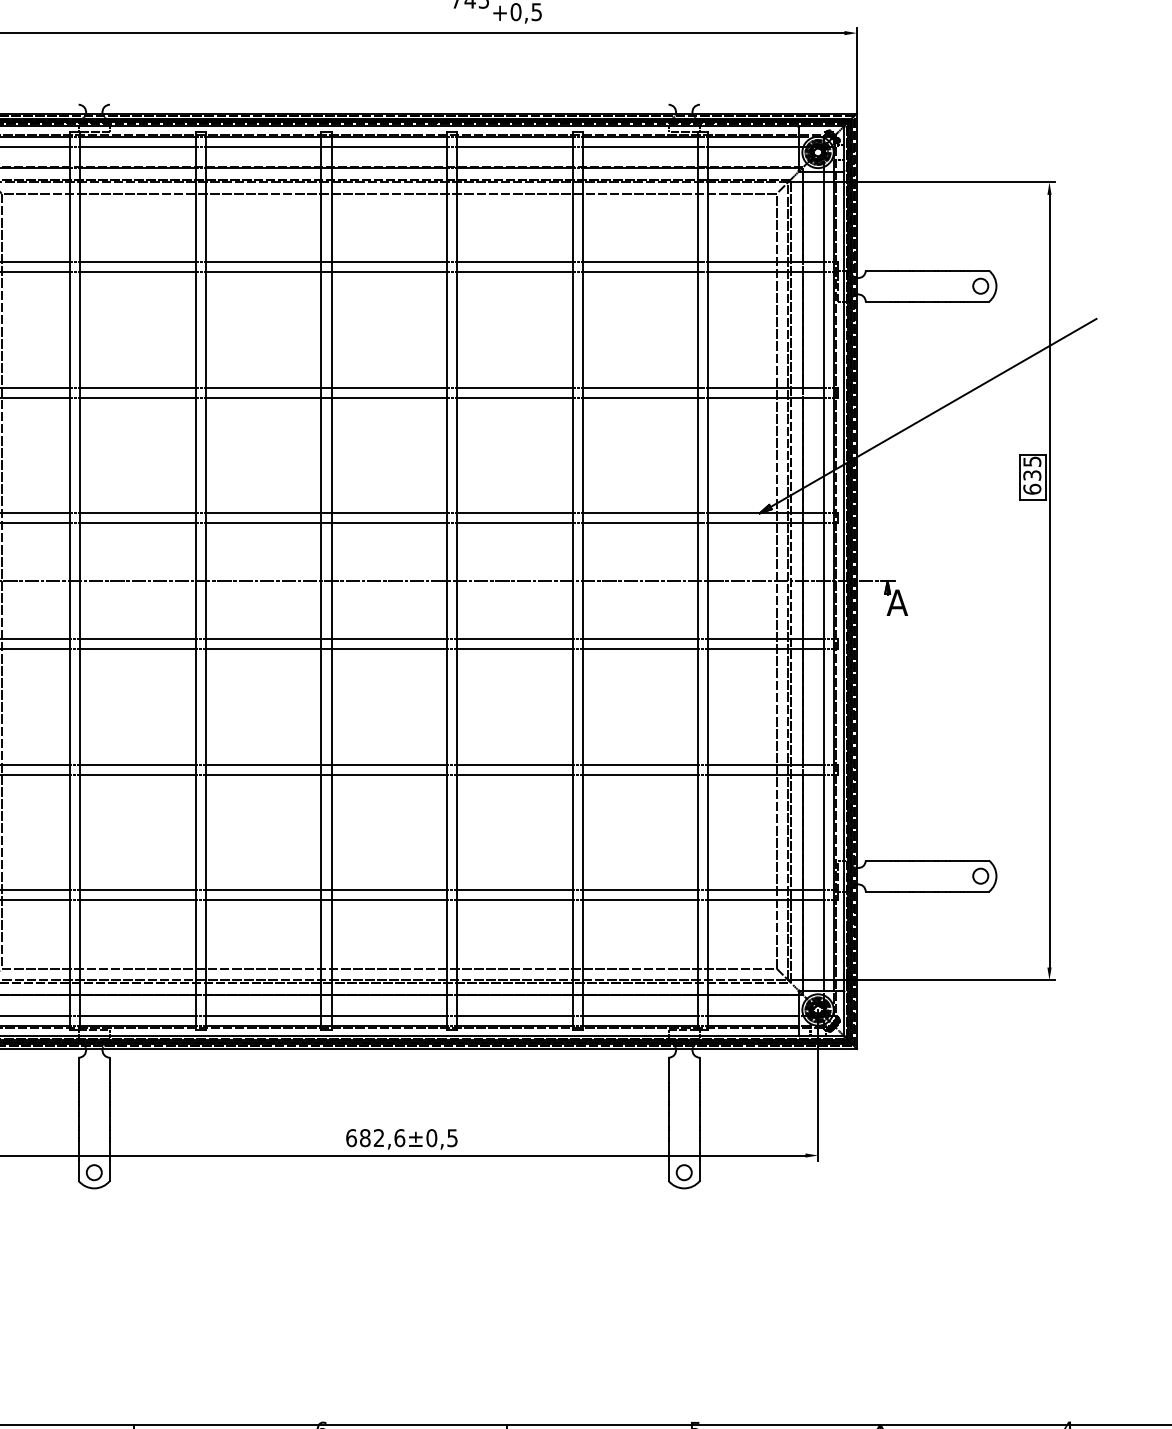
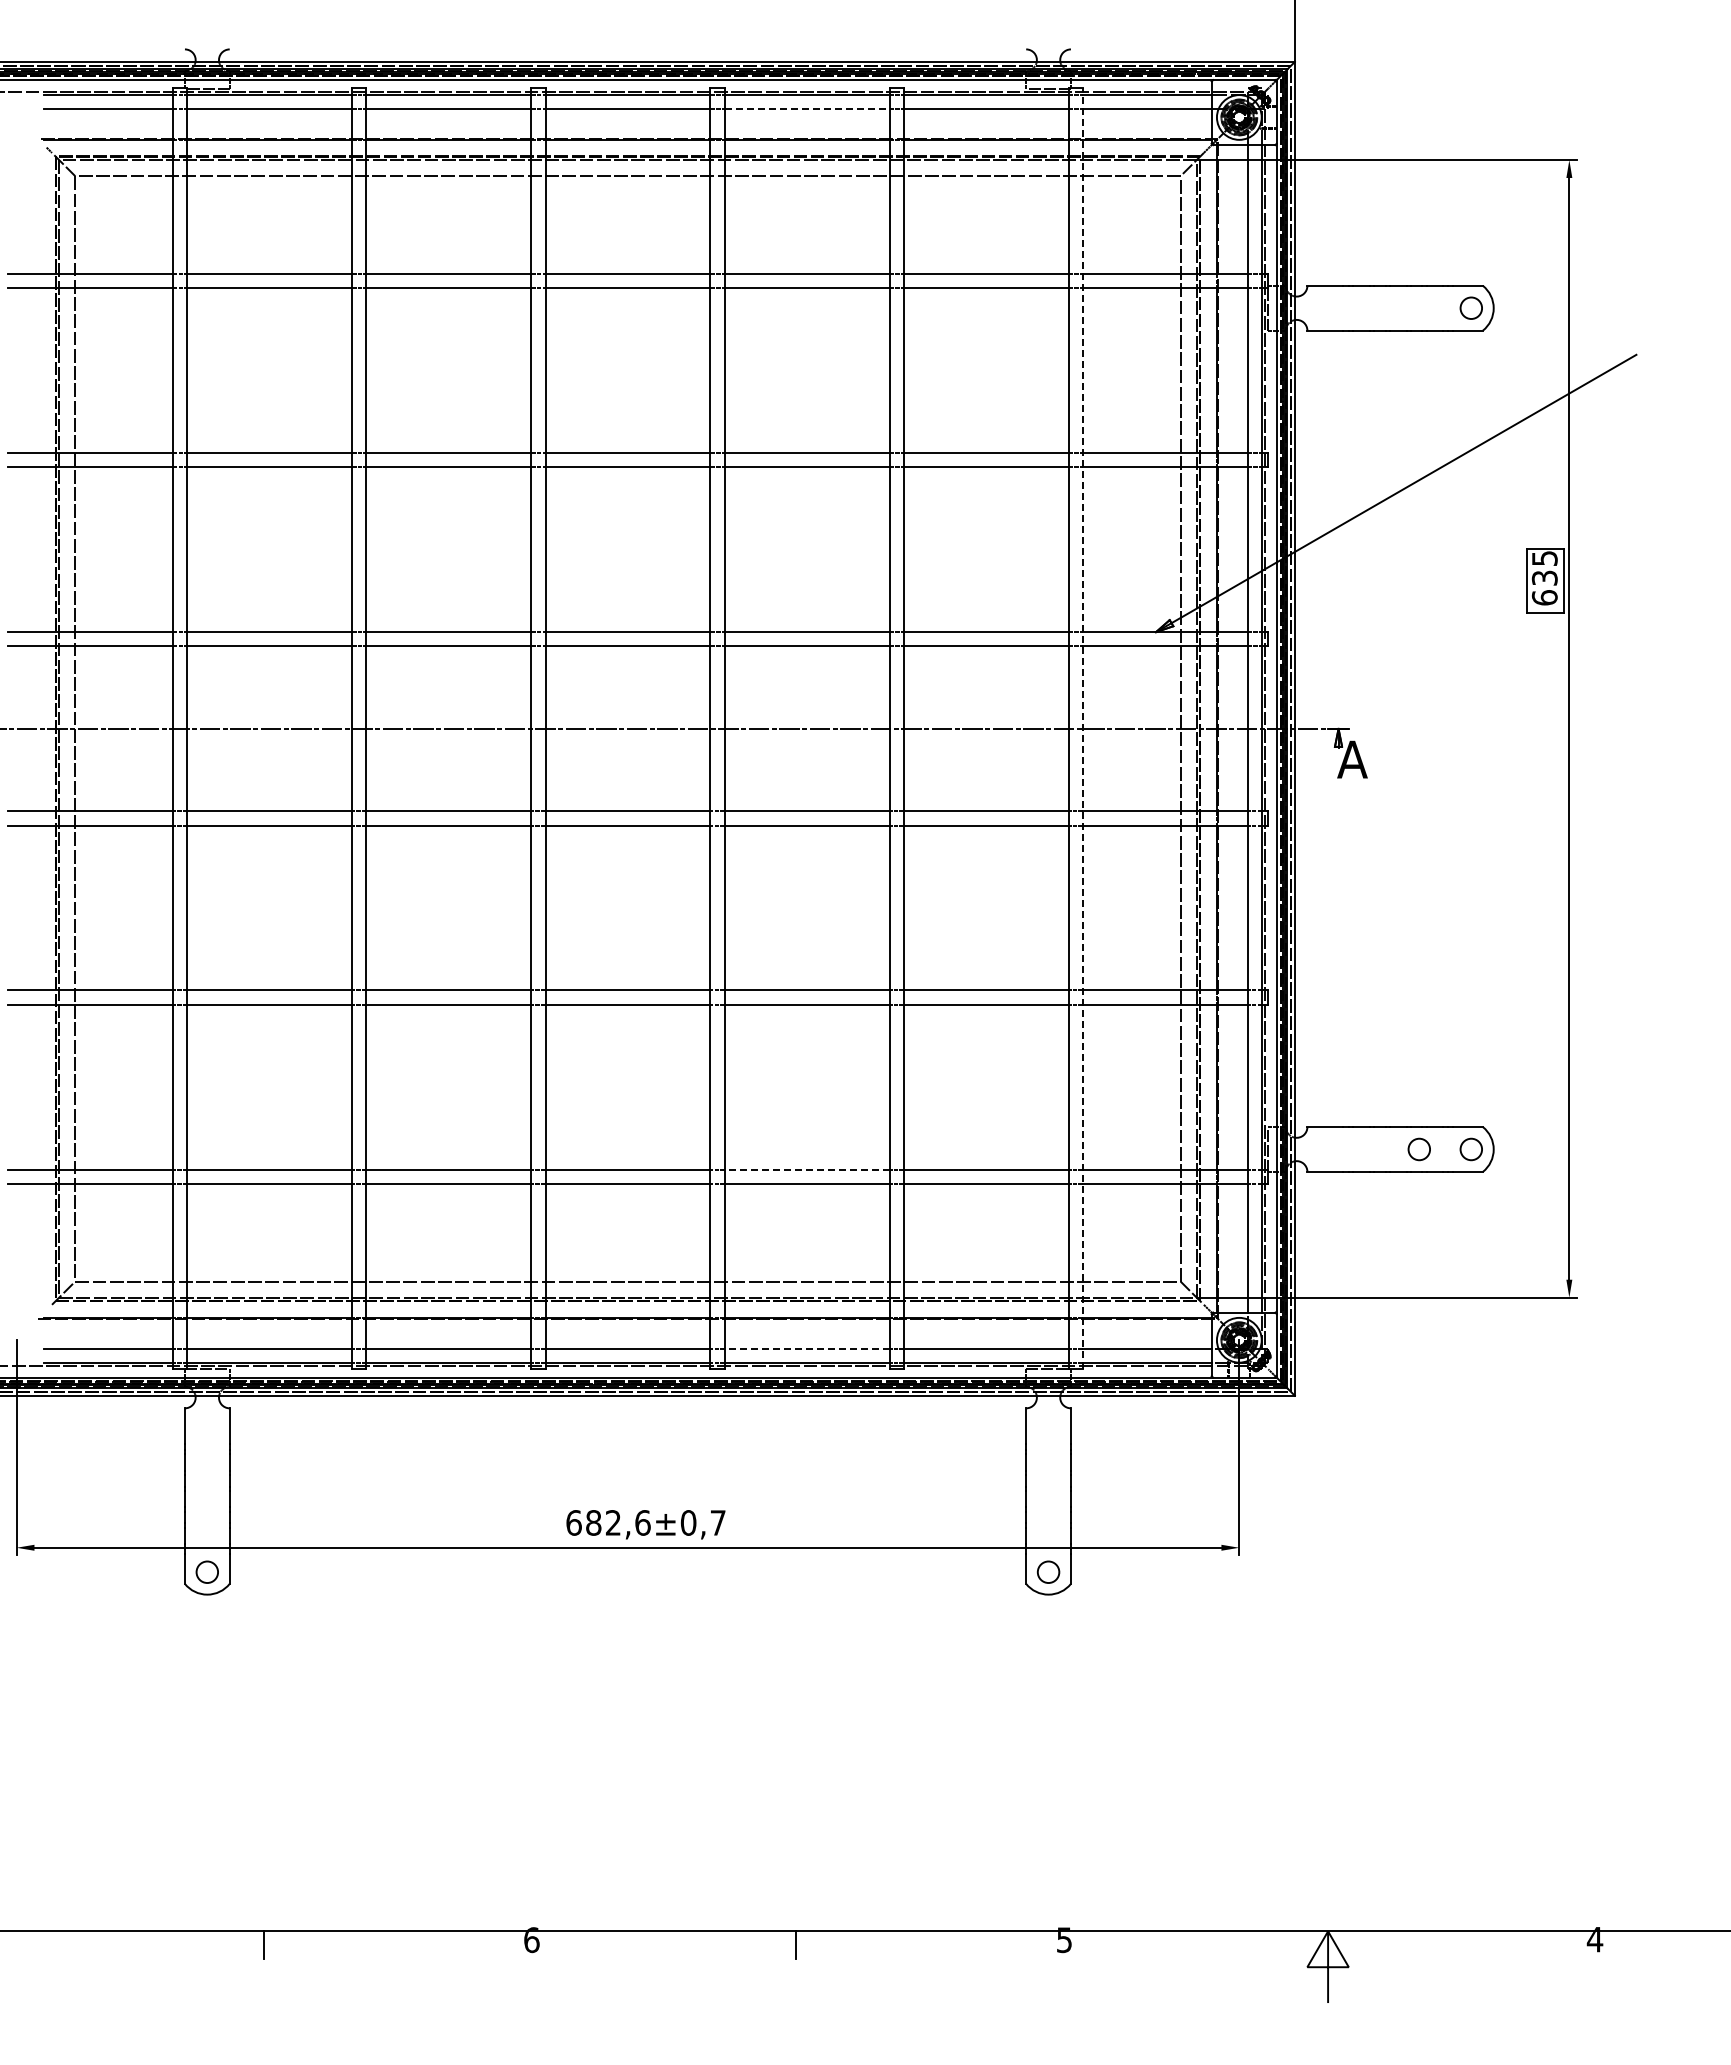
line: (515, 146) -> (807, 109), solid -> dashed
line: (708, 580) -> (1082, 728), solid -> dashed
circle: (943, 876) -> (1418, 1149), added
line: (514, 890) -> (806, 1169), solid -> dashed
line: (514, 1015) -> (806, 1348), solid -> dashed
text: (452, 1137) -> (717, 1522), ±0,5 -> ±0,7

